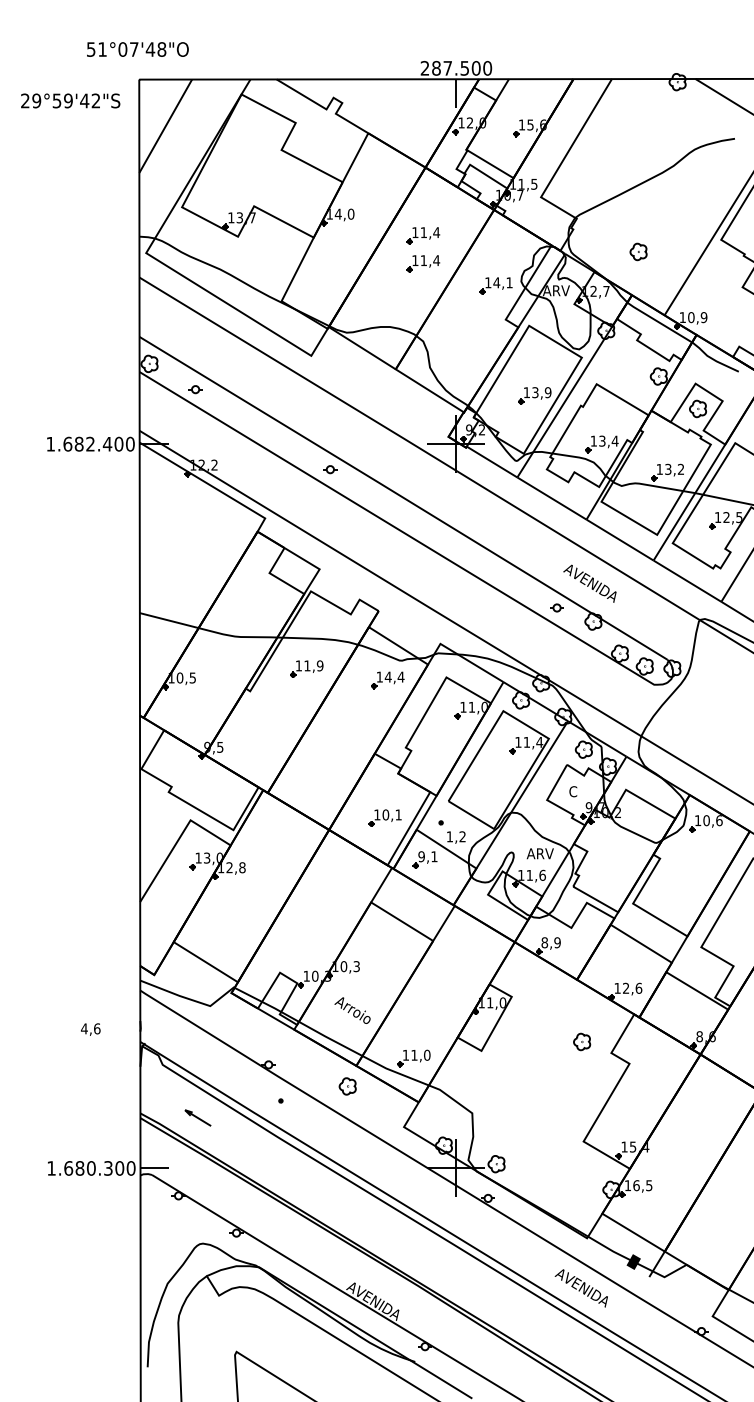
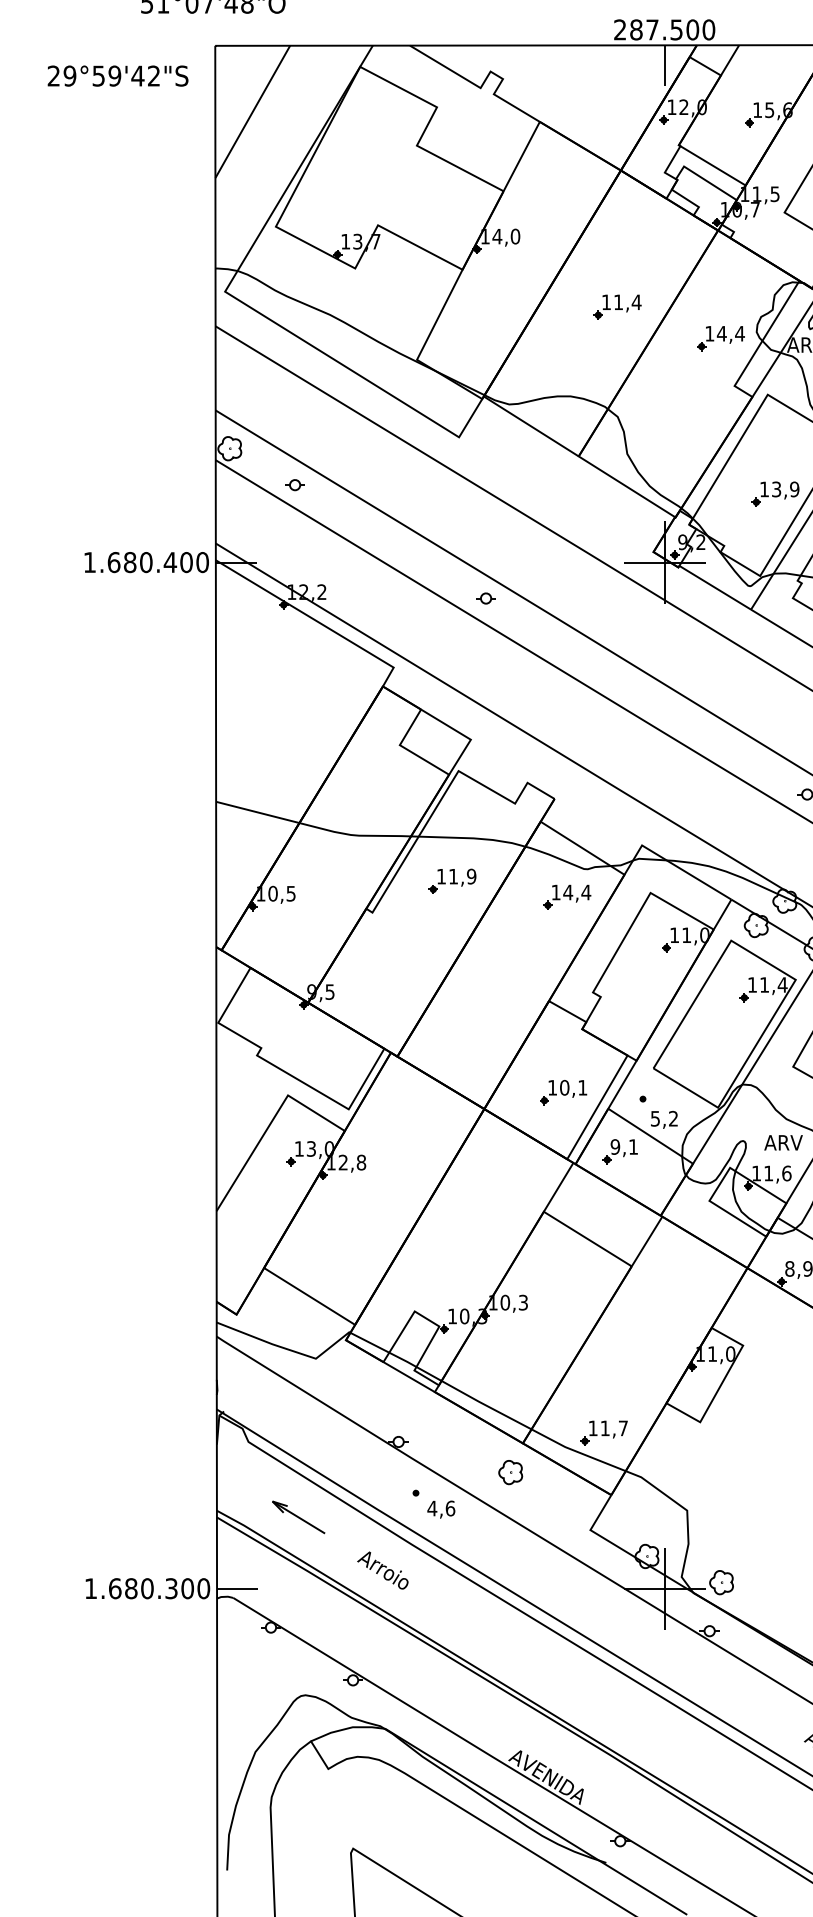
part: (423, 235) -> (618, 266), removed
text: (509, 282) -> (739, 333), 14,1 -> 14,4
text: (90, 443) -> (146, 561), 1.682.400 -> 1.680.400
text: (449, 836) -> (654, 1118), 1,2 -> 5,2
text: (352, 1010) -> (382, 1570), moved
text: (90, 1029) -> (440, 1509), moved
text: (427, 1054) -> (623, 1427), 11,0 -> 11,7
part: (197, 1117) -> (297, 1516), size x1.43

